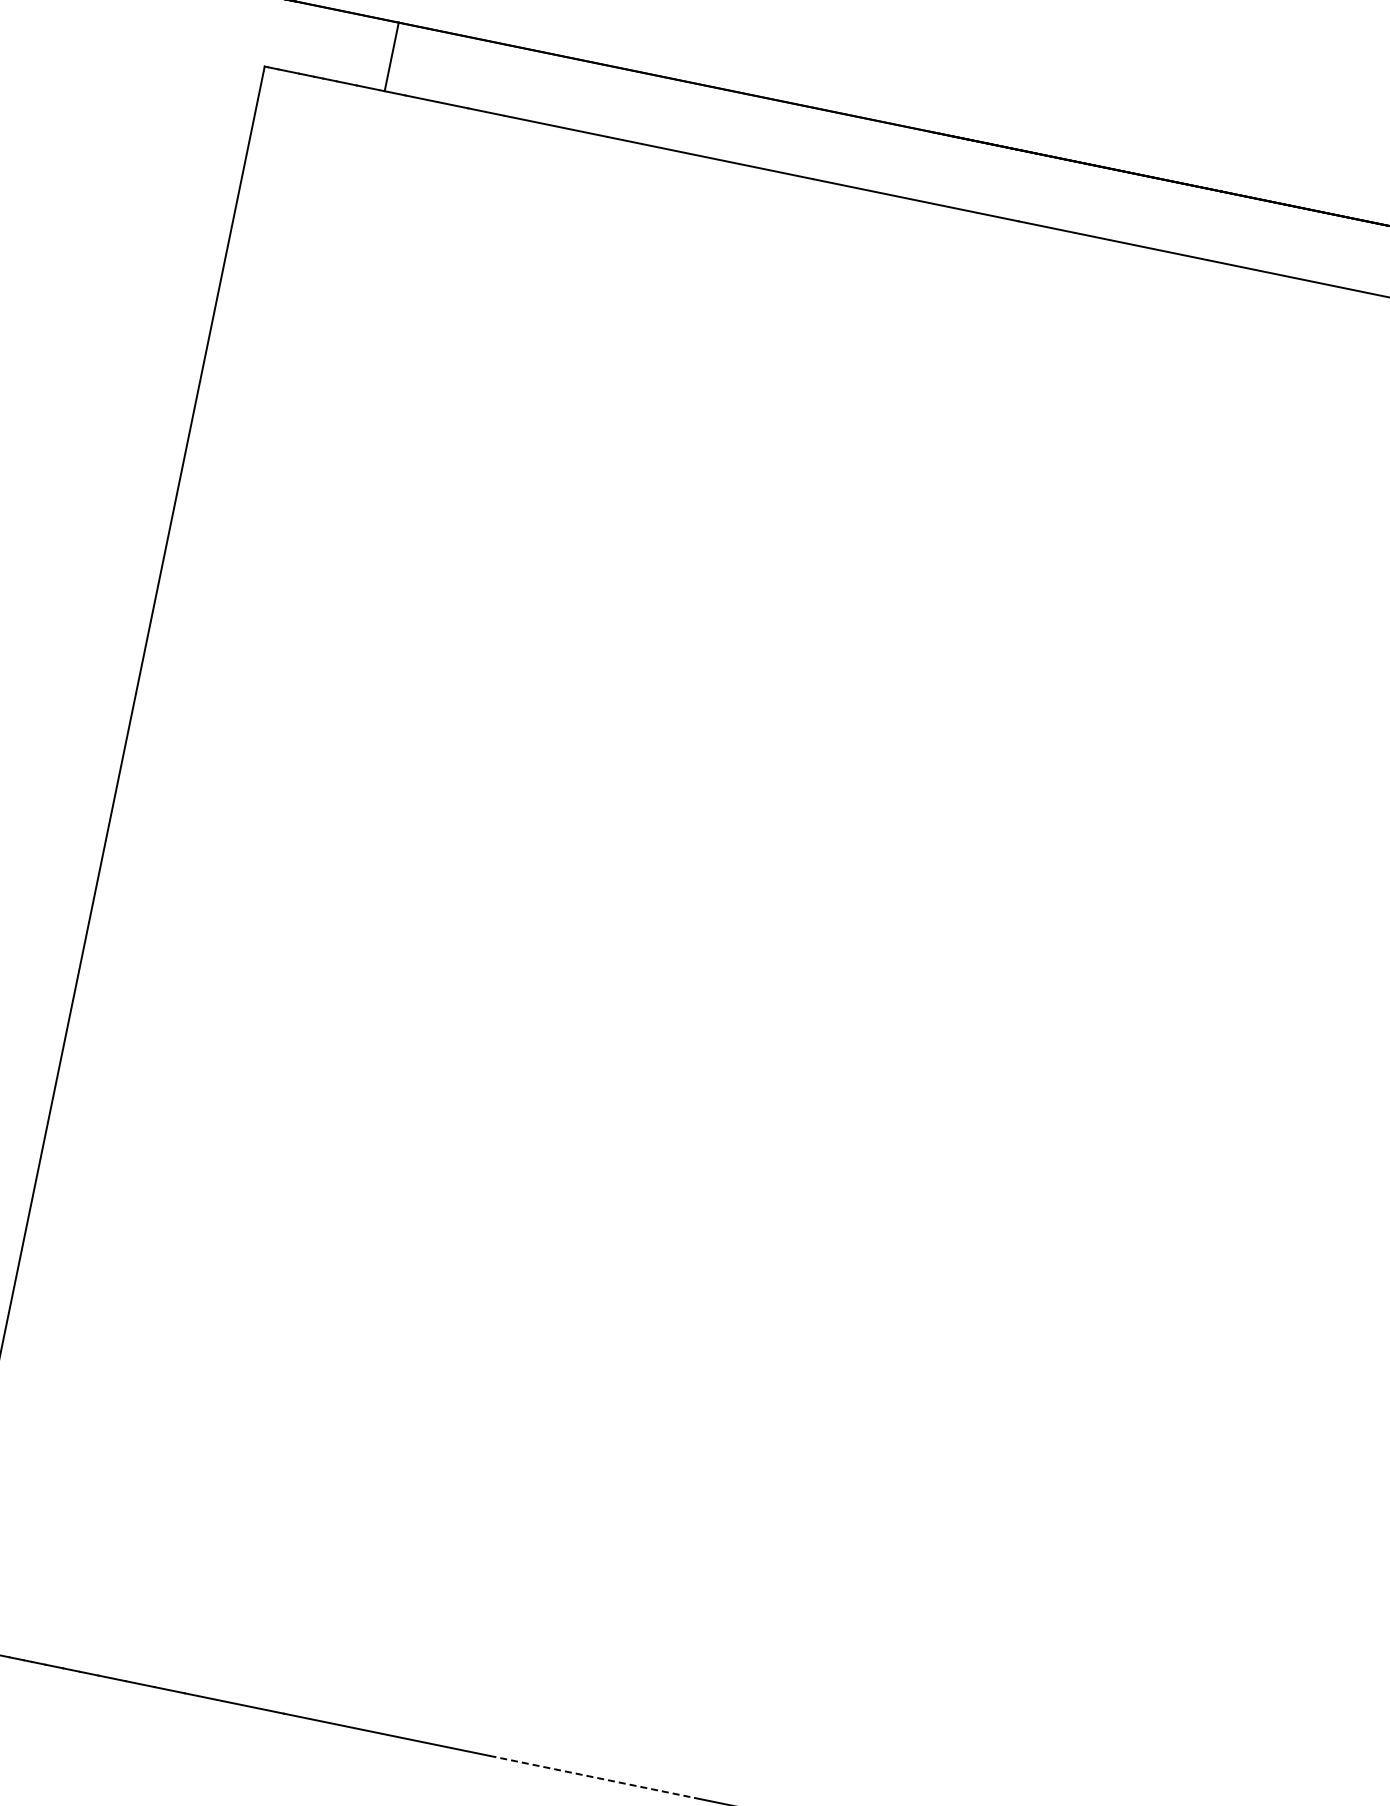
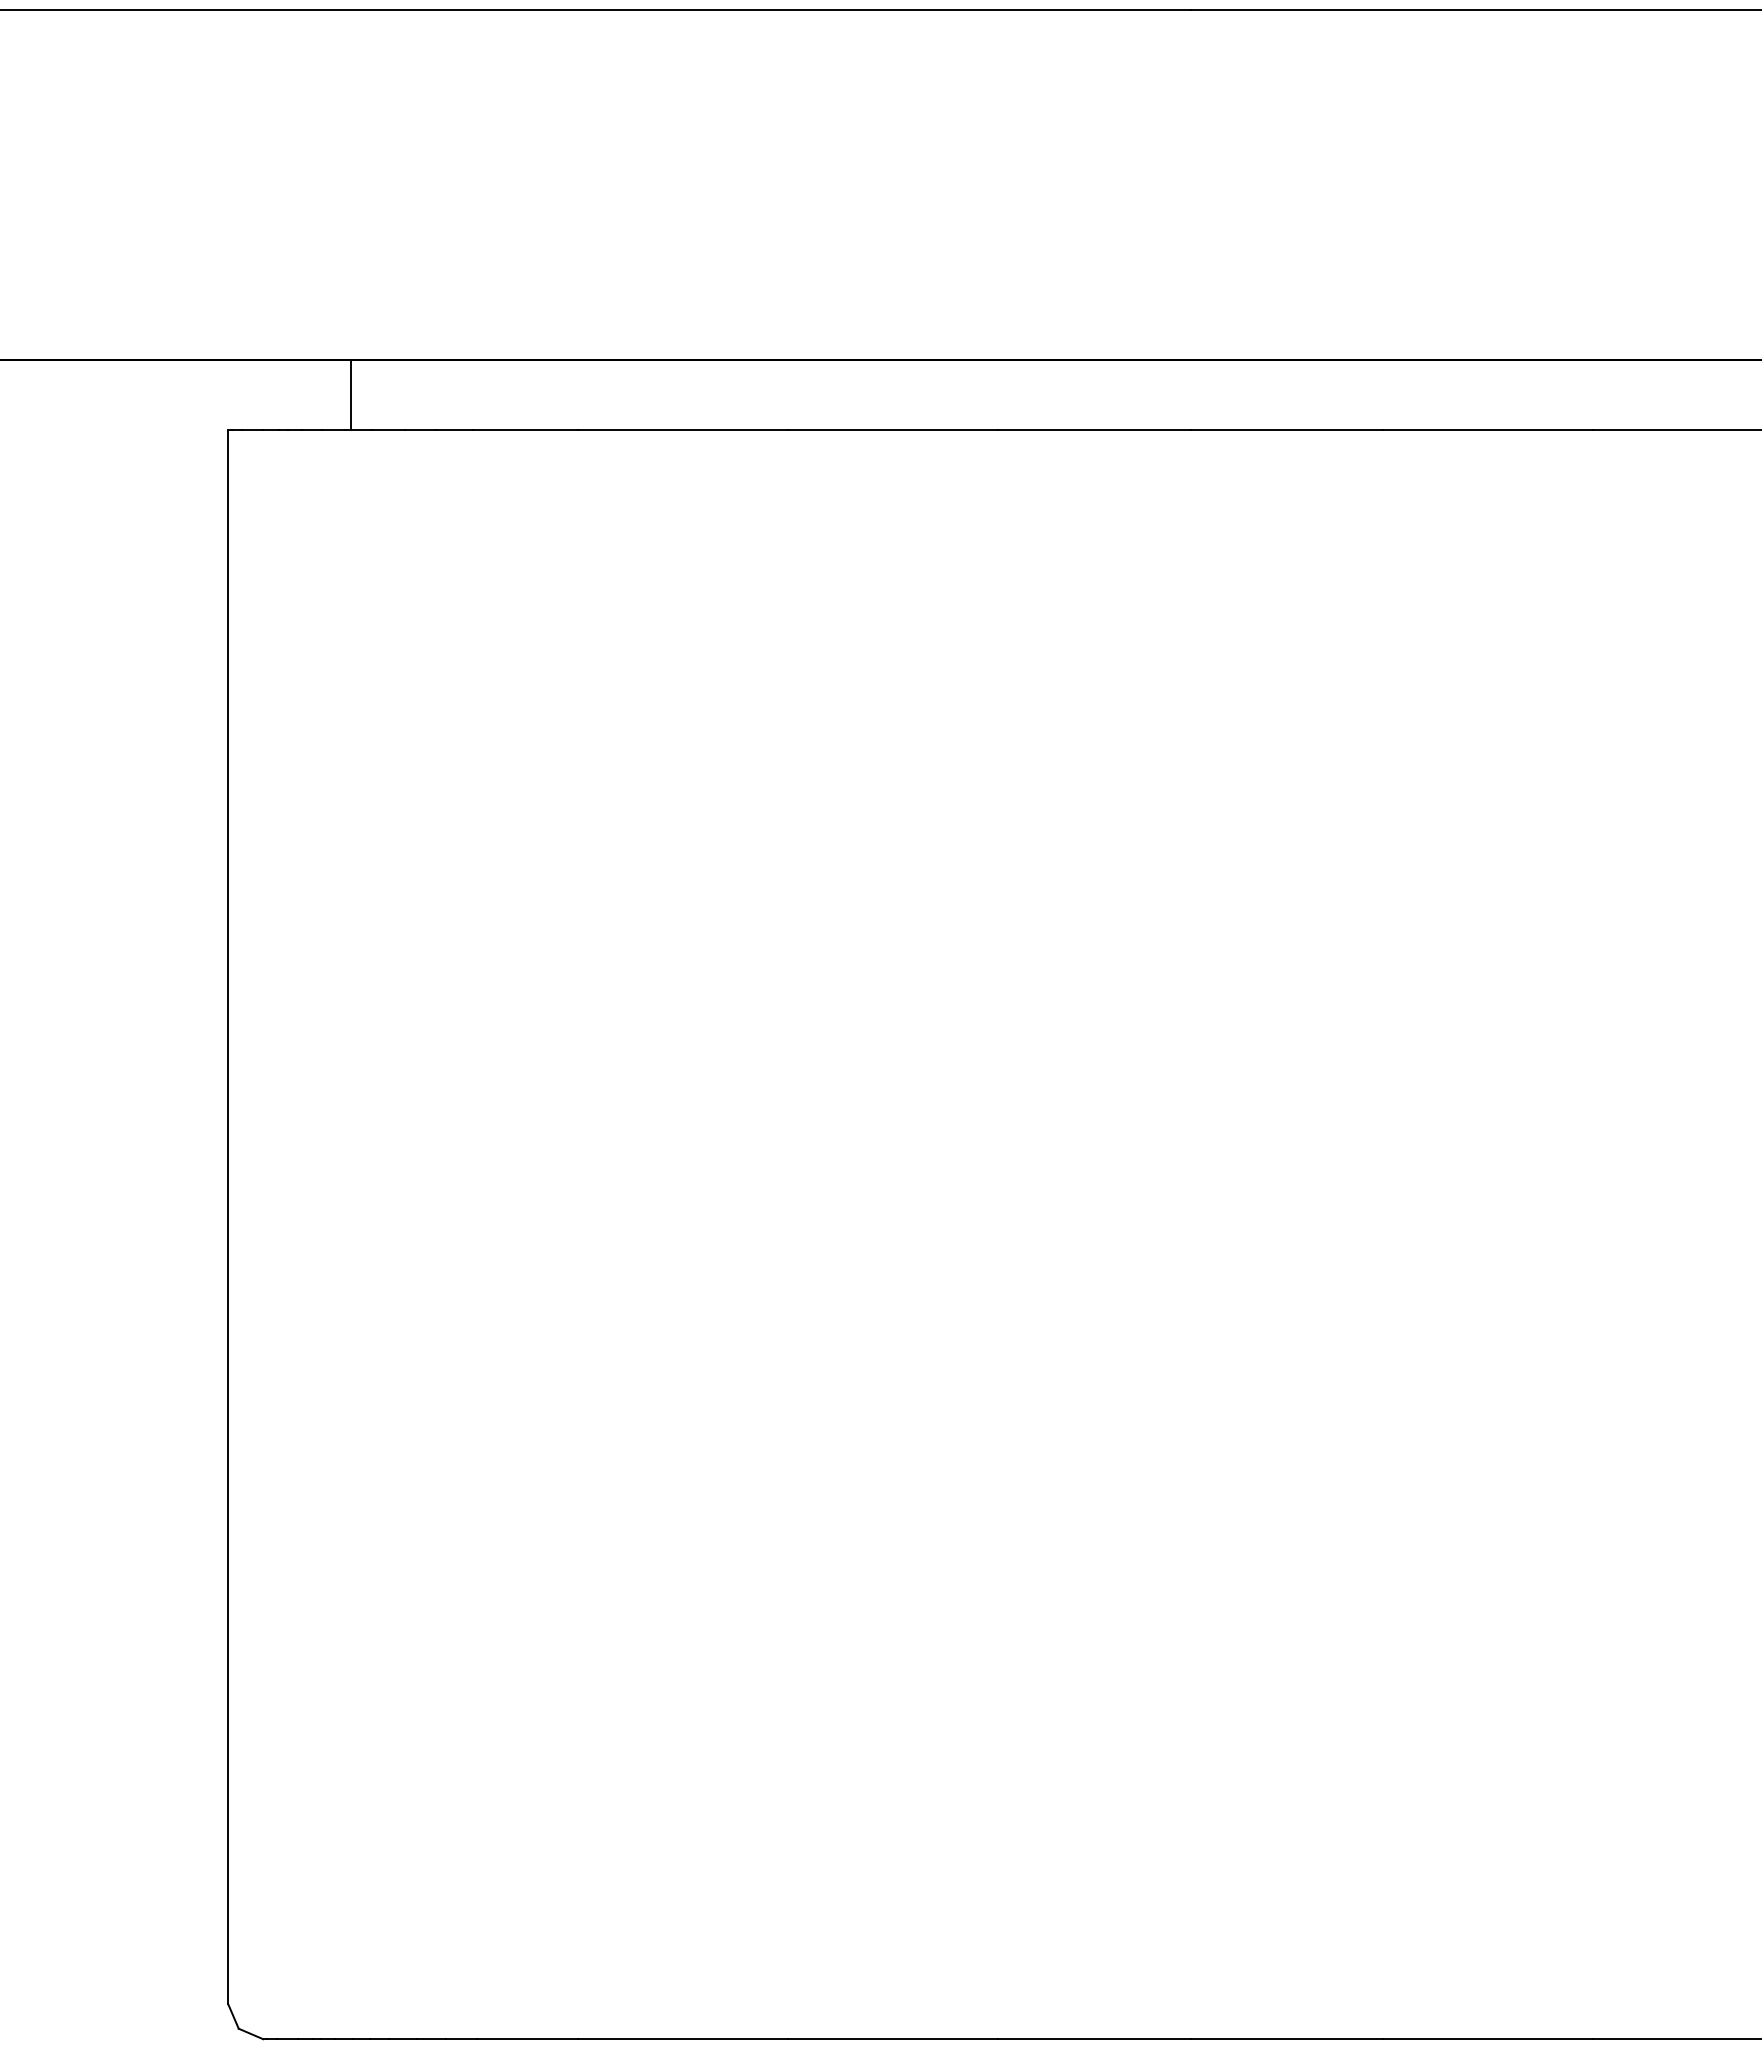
line: (592, 1777) -> (893, 2039), dashed -> solid

